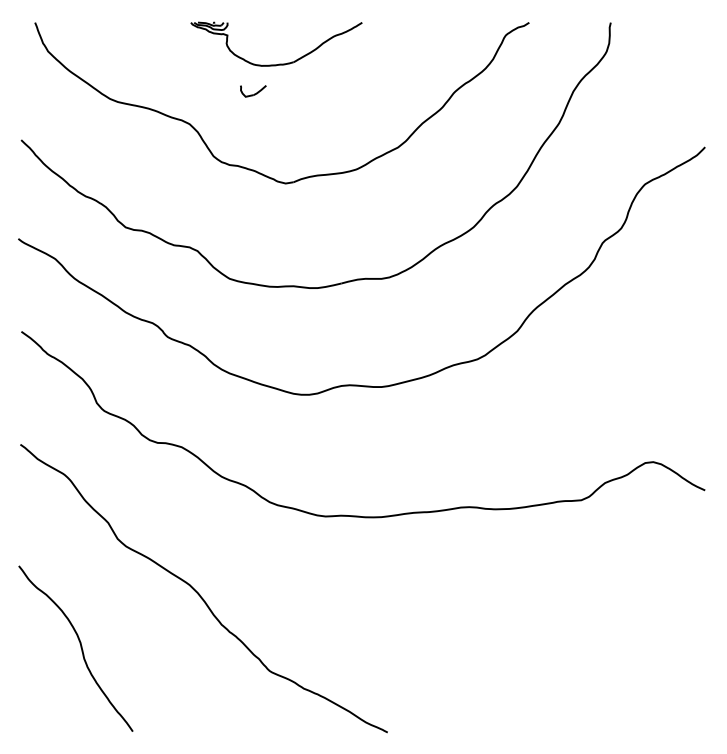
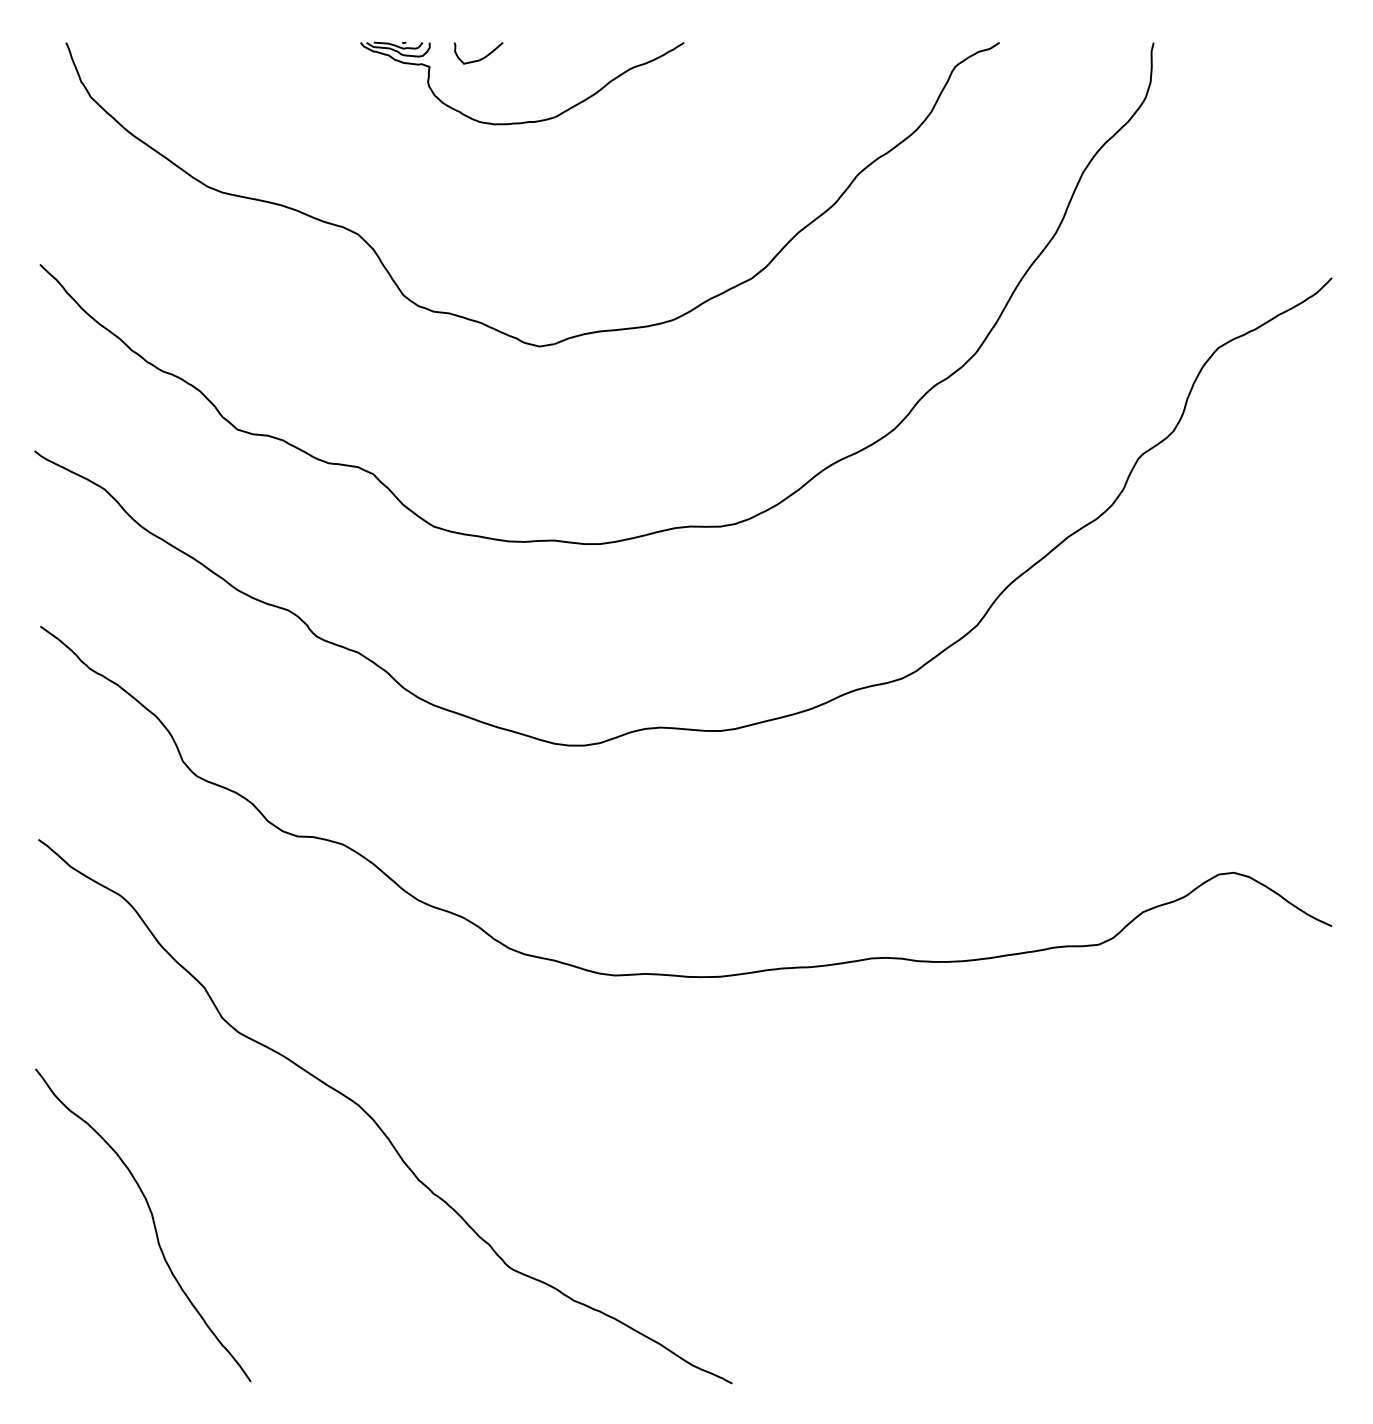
part: (253, 91) -> (478, 53), moved

